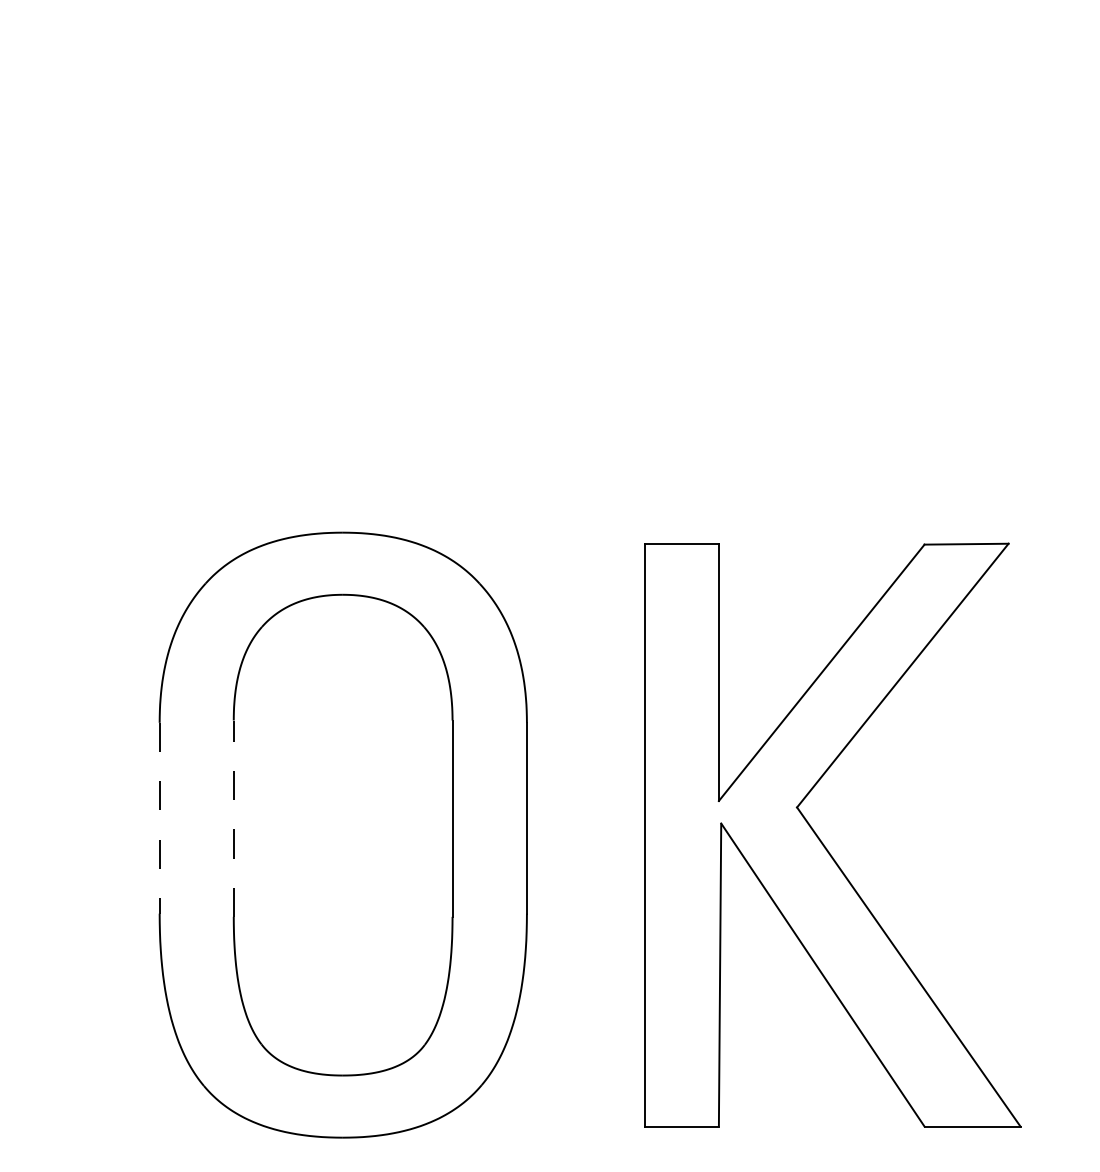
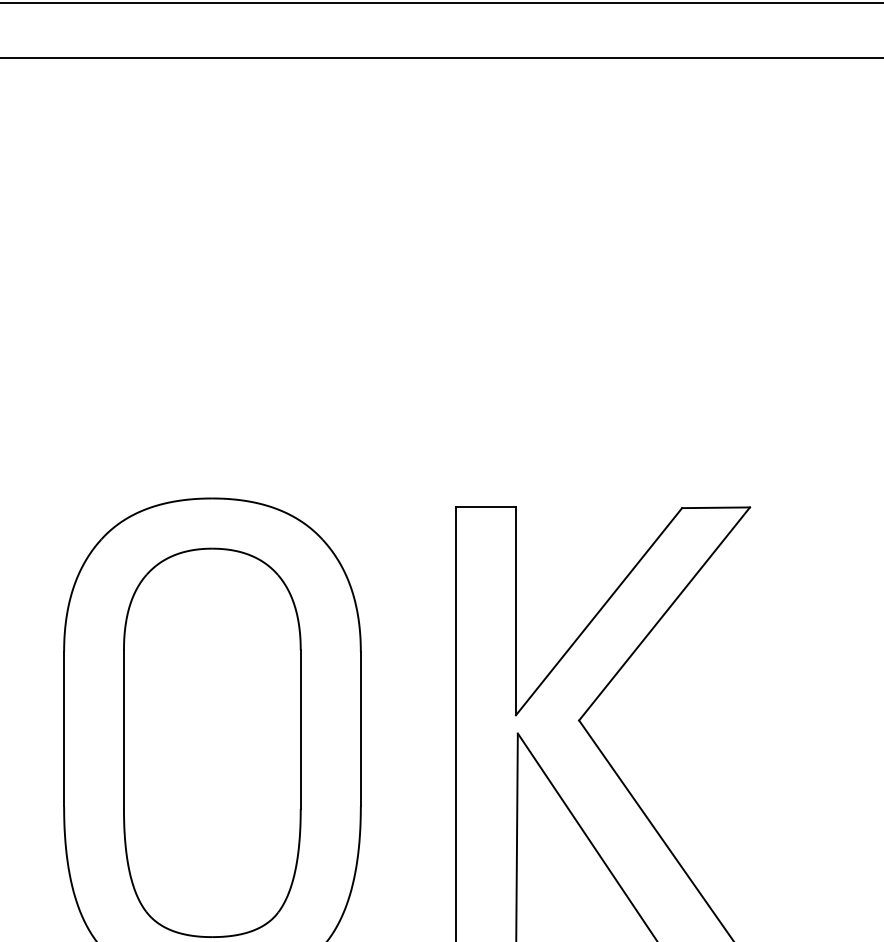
line: (159, 818) -> (63, 729), dashed -> solid
line: (233, 818) -> (123, 729), dashed -> solid

